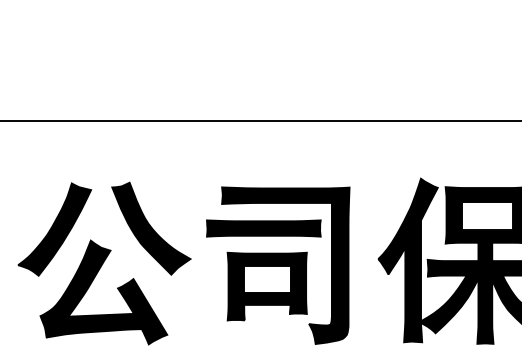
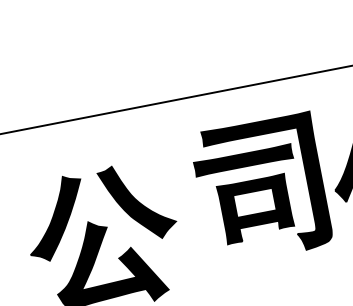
part: (278, 265) -> (262, 189), moved

